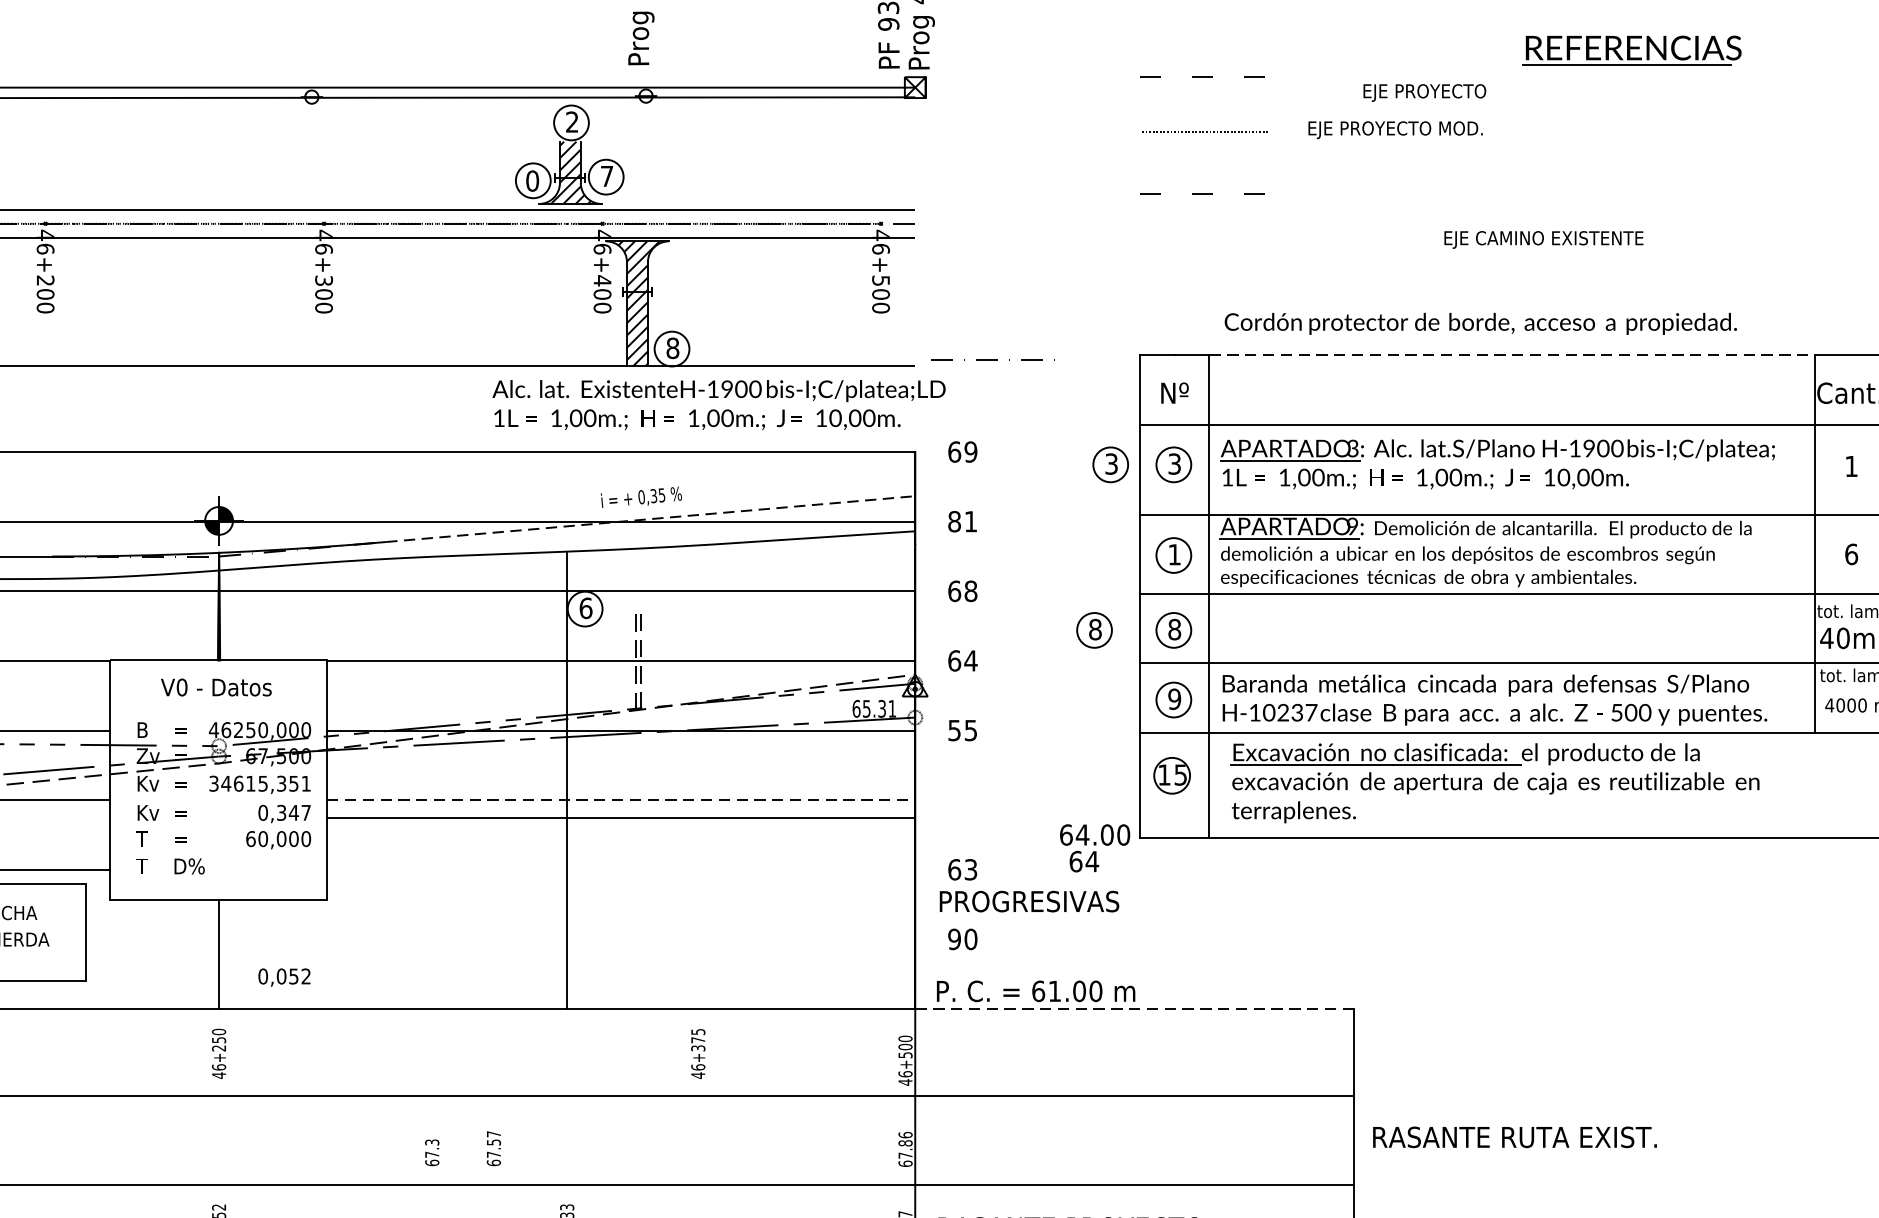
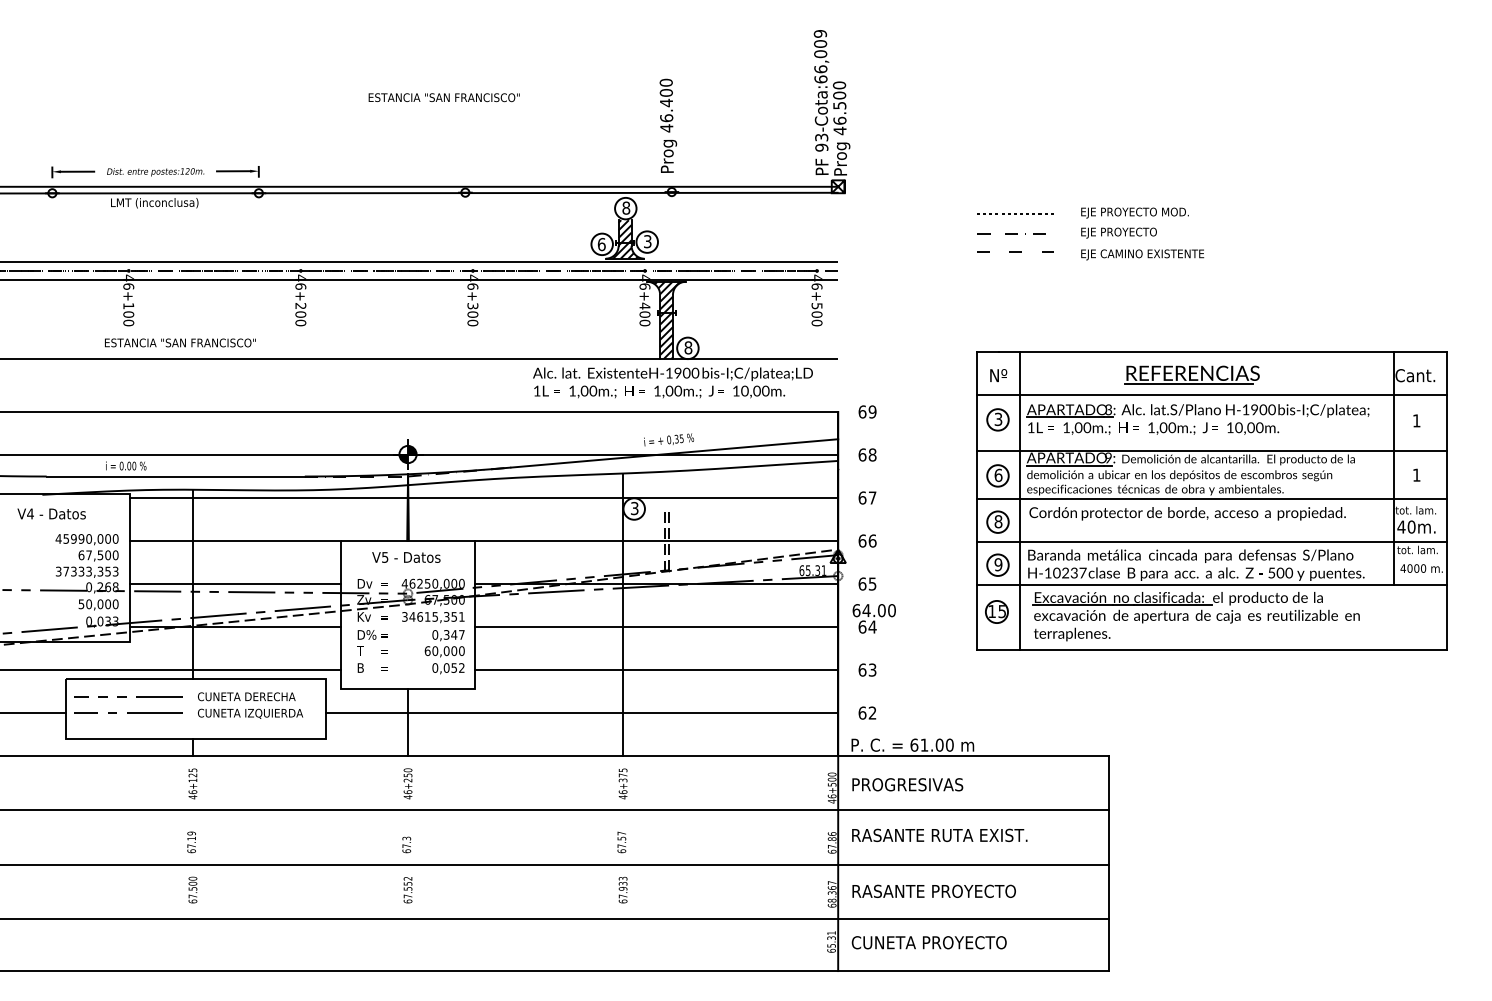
part: (1631, 49) -> (1191, 374), moved
line: (1202, 75) -> (1015, 179), removed
text: (1423, 91) -> (1118, 232), moved
text: (572, 121) -> (626, 207), 2 -> 8
text: (606, 176) -> (647, 241), 7 -> 3
text: (532, 180) -> (601, 244), 0 -> 6
text: (1543, 239) -> (1142, 254), moved
text: (1480, 323) -> (1187, 513), moved
line: (1512, 355) -> (1207, 352), dashed -> solid
line: (986, 359) -> (1011, 233), moved
text: (718, 404) -> (672, 382), moved
part: (1109, 464) -> (958, 419), removed
line: (651, 519) -> (675, 453), dashed -> solid
text: (962, 520) -> (867, 454), 81 -> 68
text: (1851, 553) -> (1416, 474), 6 -> 1
text: (1174, 554) -> (998, 475), 1 -> 6
text: (970, 590) -> (872, 497), 68 -> 67
text: (585, 608) -> (634, 508), 6 -> 3
part: (1093, 629) -> (948, 521), removed
text: (970, 660) -> (872, 540), 64 -> 66
text: (182, 687) -> (385, 557), V0 -> V5
text: (150, 729) -> (365, 583), B -> Dv
text: (954, 729) -> (862, 583), 55 -> 65
line: (621, 800) -> (656, 627), dashed -> solid
text: (153, 812) -> (367, 634), Kv -> D%
line: (621, 818) -> (656, 670), moved
text: (1093, 847) -> (873, 618), moved
text: (142, 865) -> (360, 667), T -> B
text: (189, 865) -> (389, 667), D% -> =
text: (1029, 901) -> (907, 784), moved
text: (962, 938) -> (867, 712), 90 -> 62
line: (499, 940) -> (581, 713), added
text: (284, 977) -> (448, 668), moved
line: (1134, 1009) -> (973, 756), dashed -> solid
text: (697, 1053) -> (622, 783), moved
text: (1514, 1135) -> (939, 834), moved
text: (493, 1148) -> (621, 842), moved
text: (431, 1152) -> (406, 844), moved

